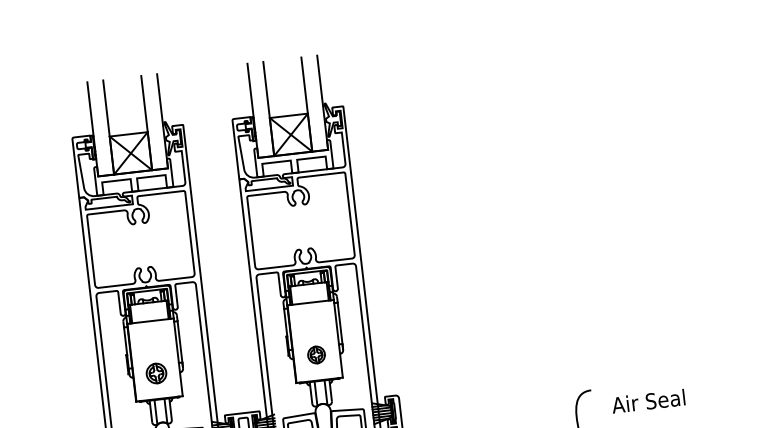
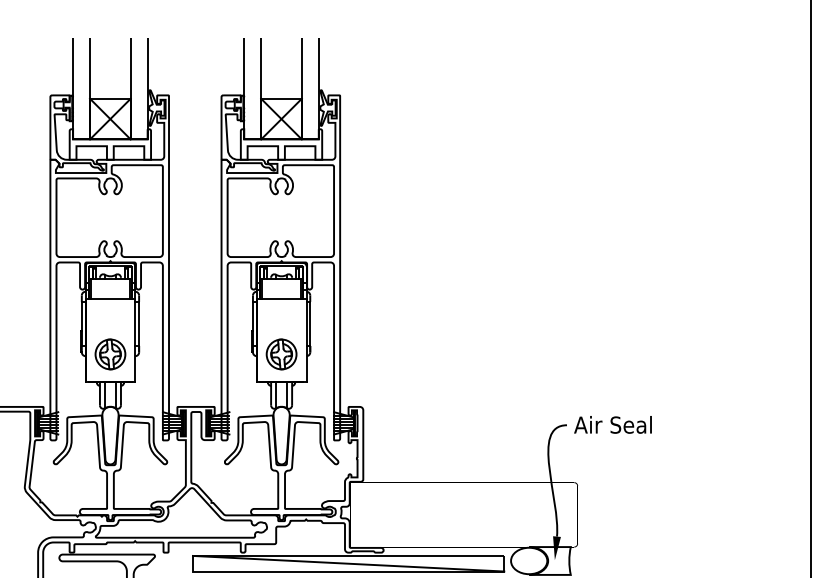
part: (316, 355) -> (281, 354), size x1.67
part: (156, 373) -> (110, 354), size x1.43
text: (647, 401) -> (612, 424), moved

